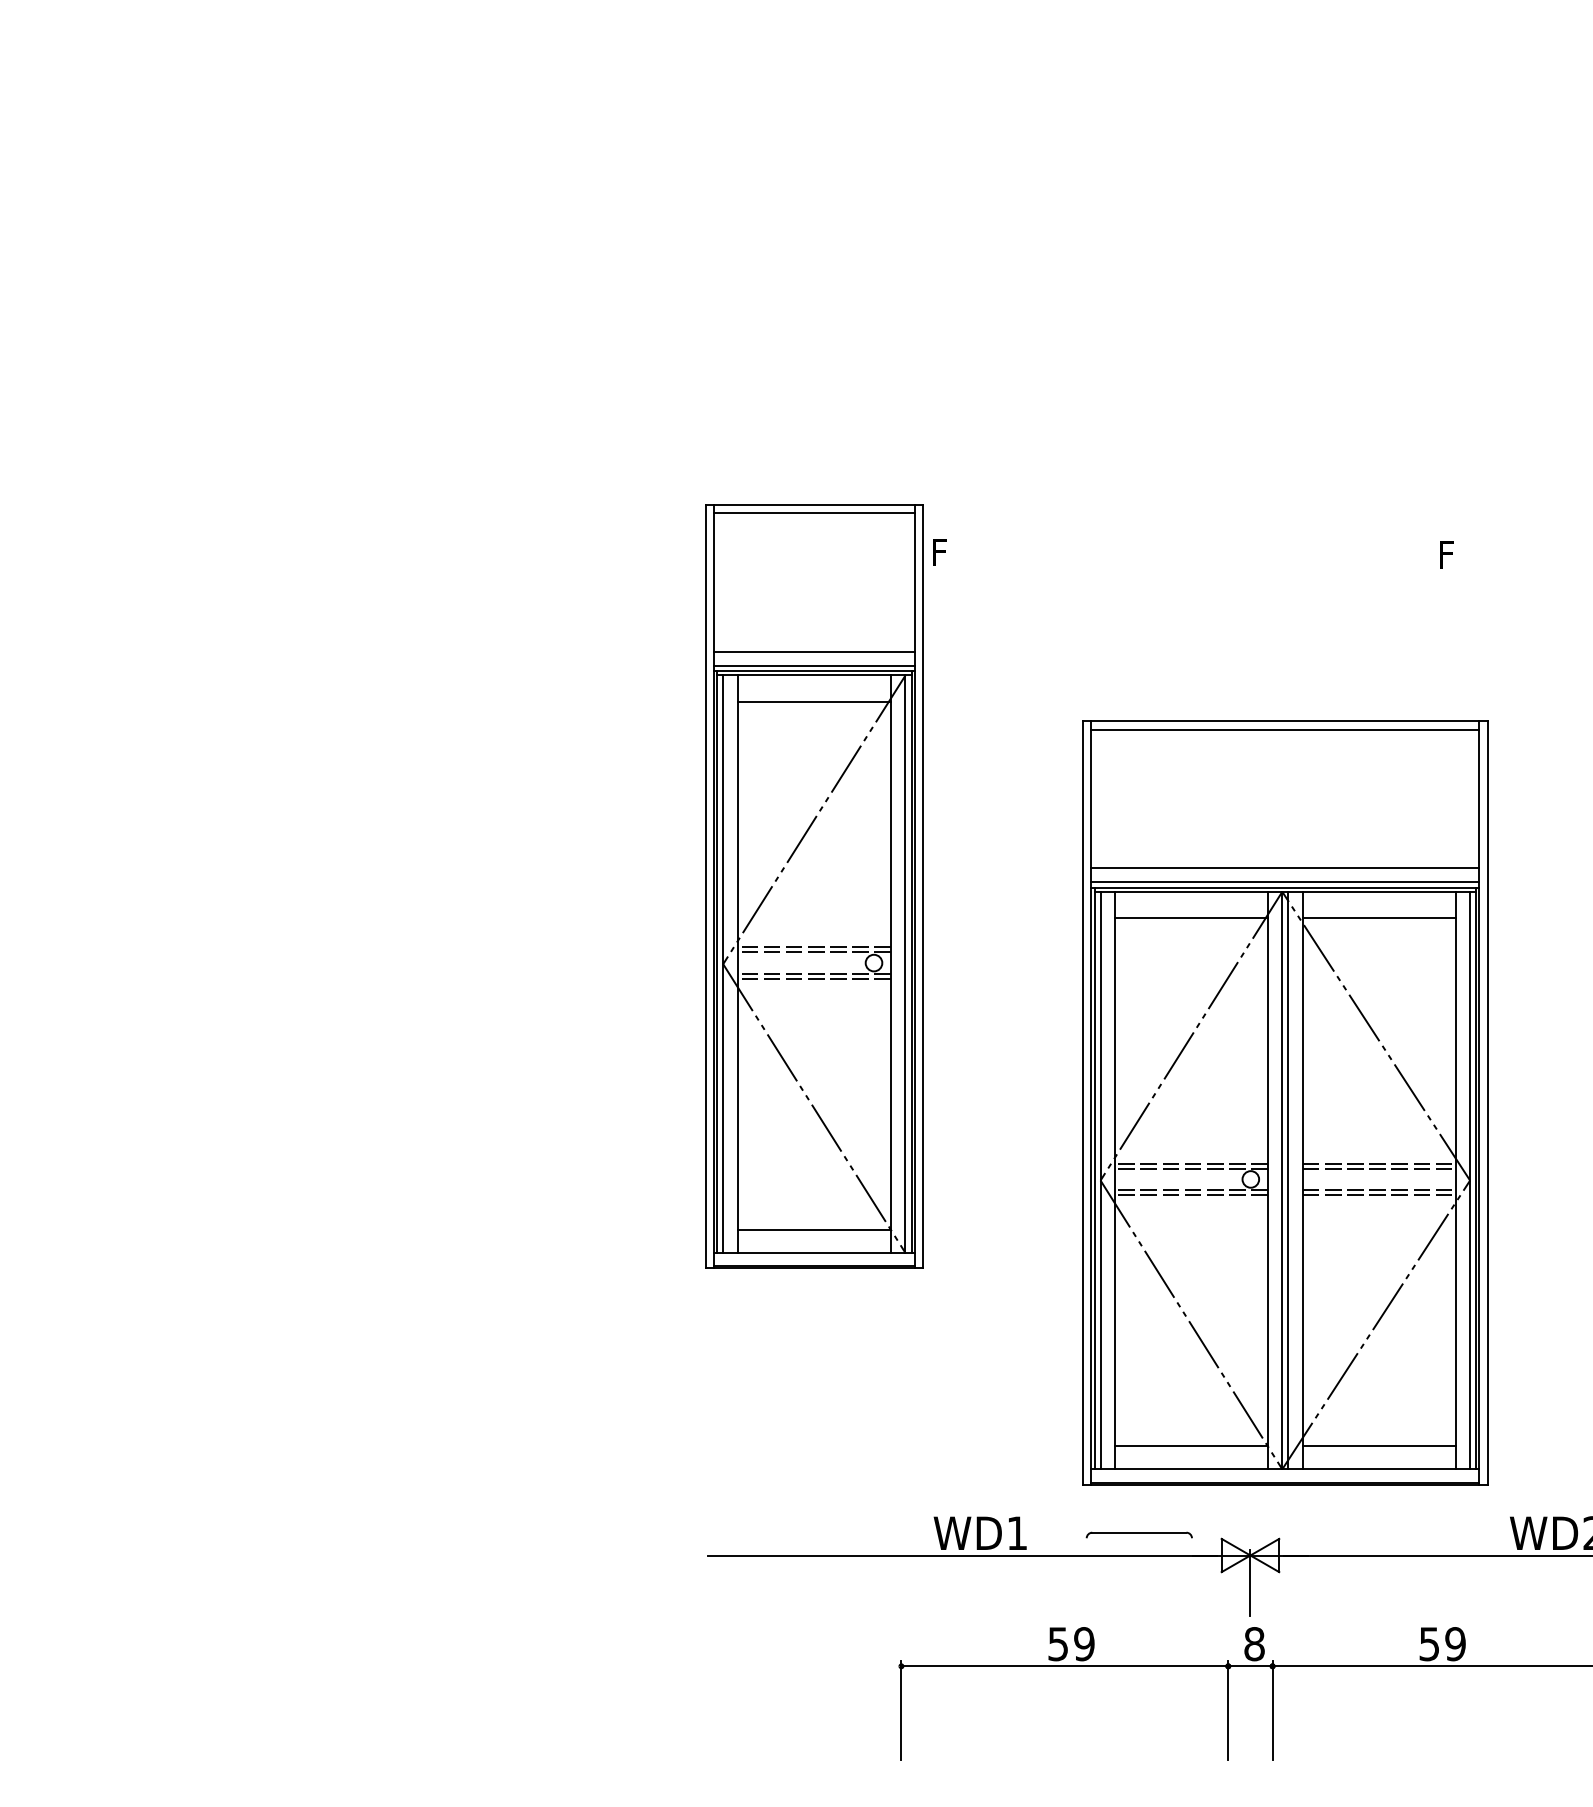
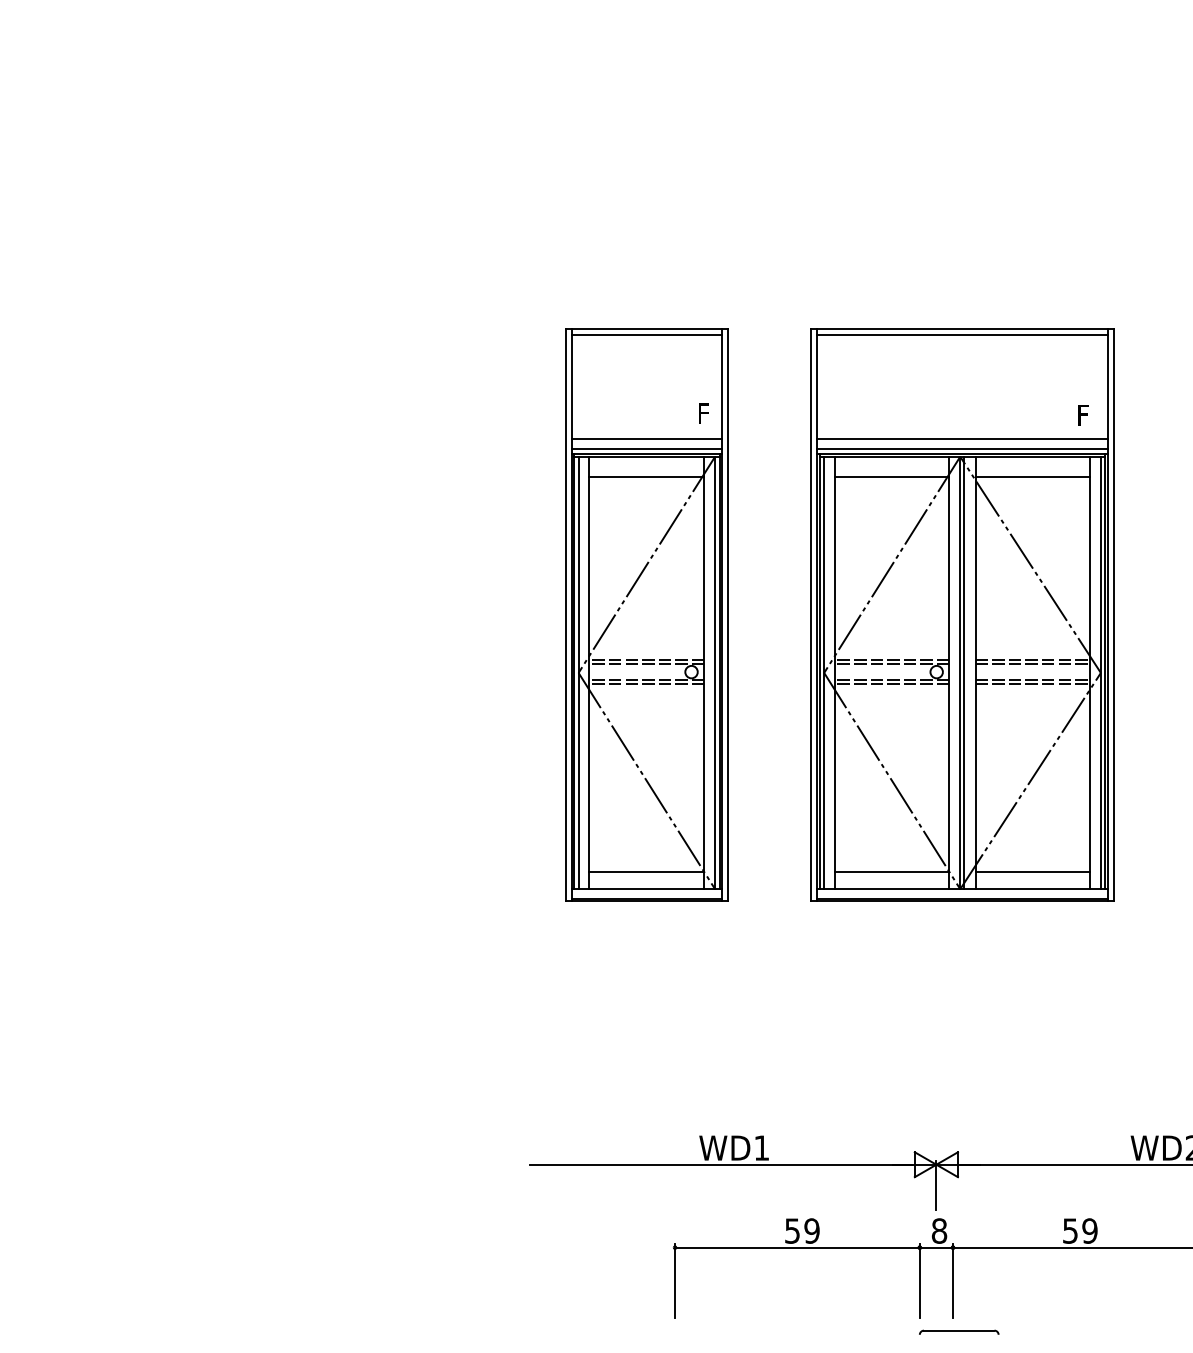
part: (813, 886) -> (646, 614), moved
part: (1285, 1102) -> (962, 614), moved
part: (1139, 1533) -> (959, 1331), moved

